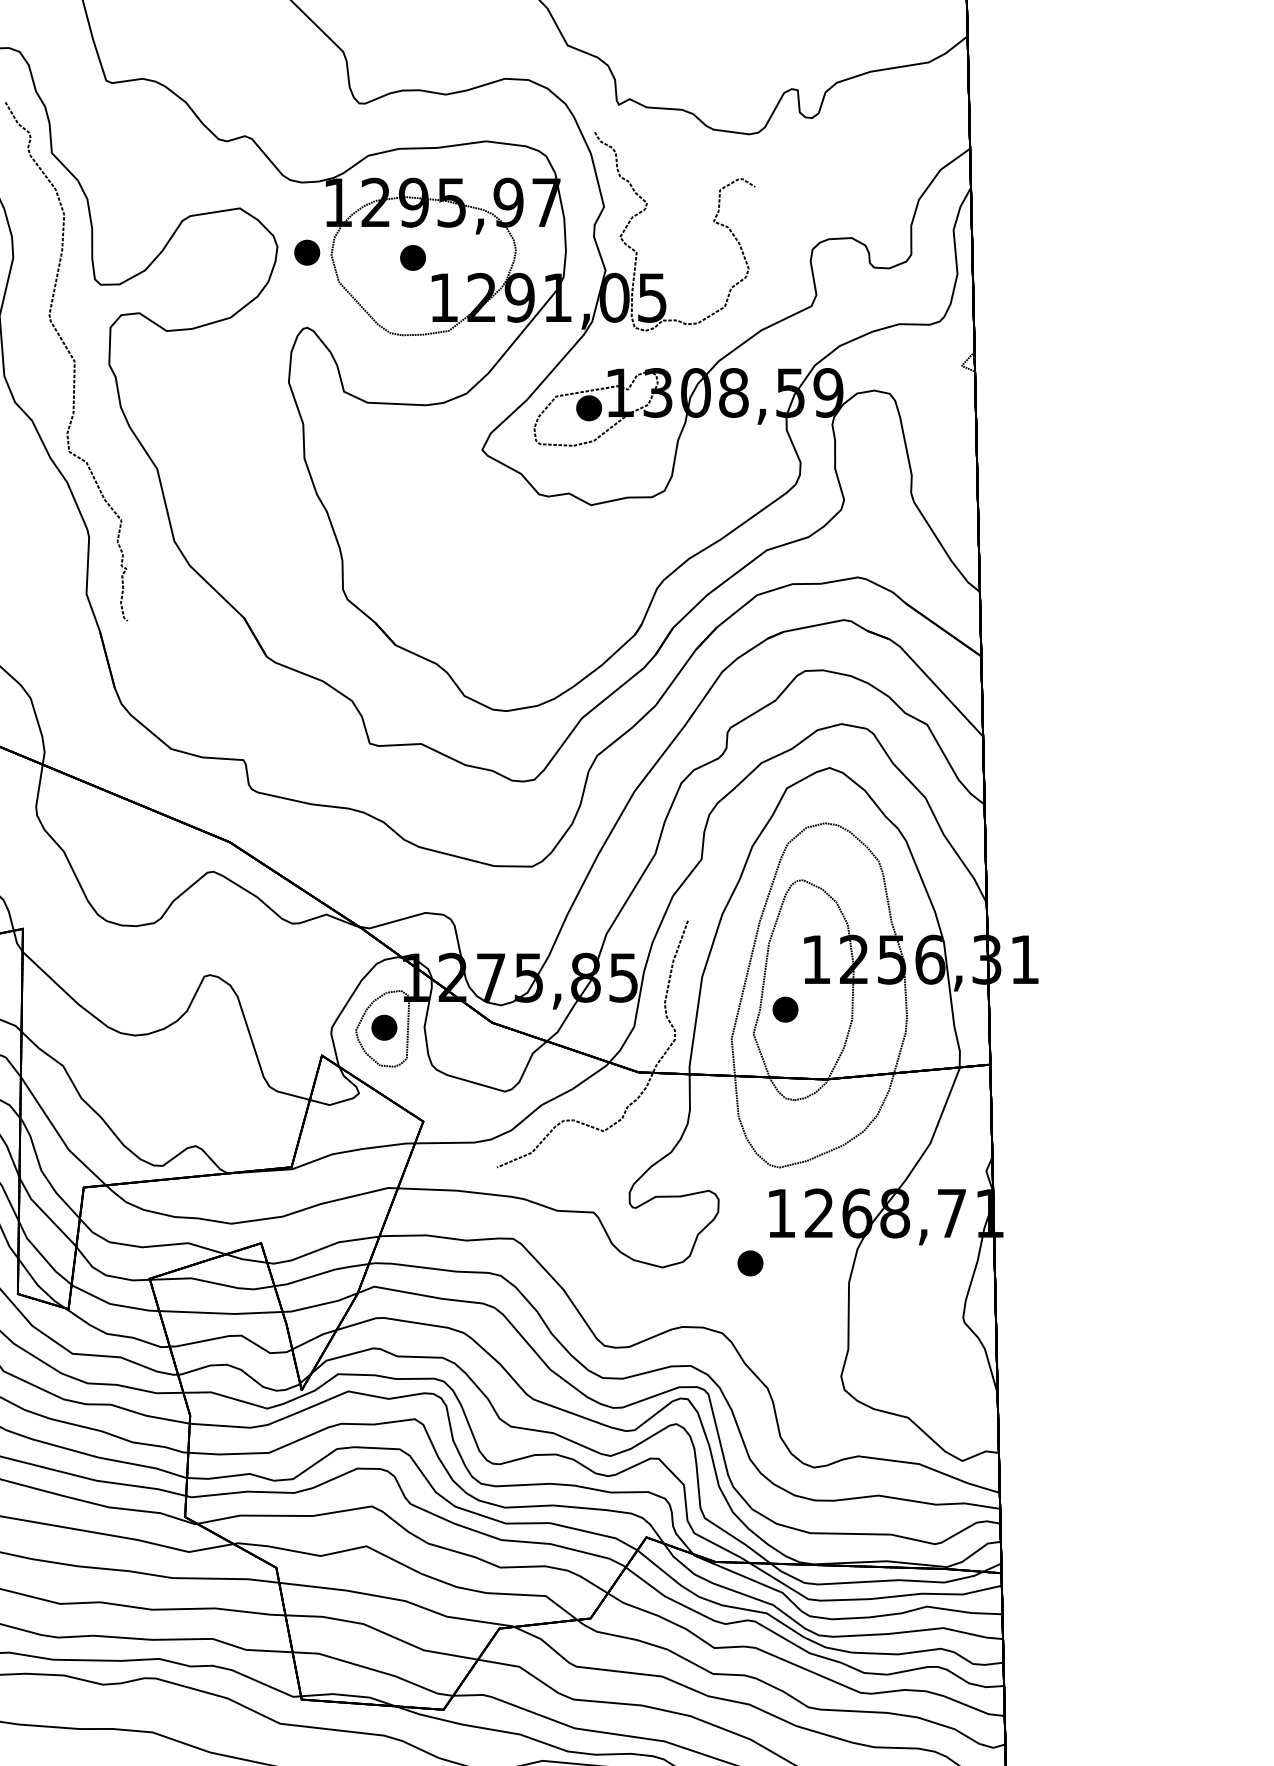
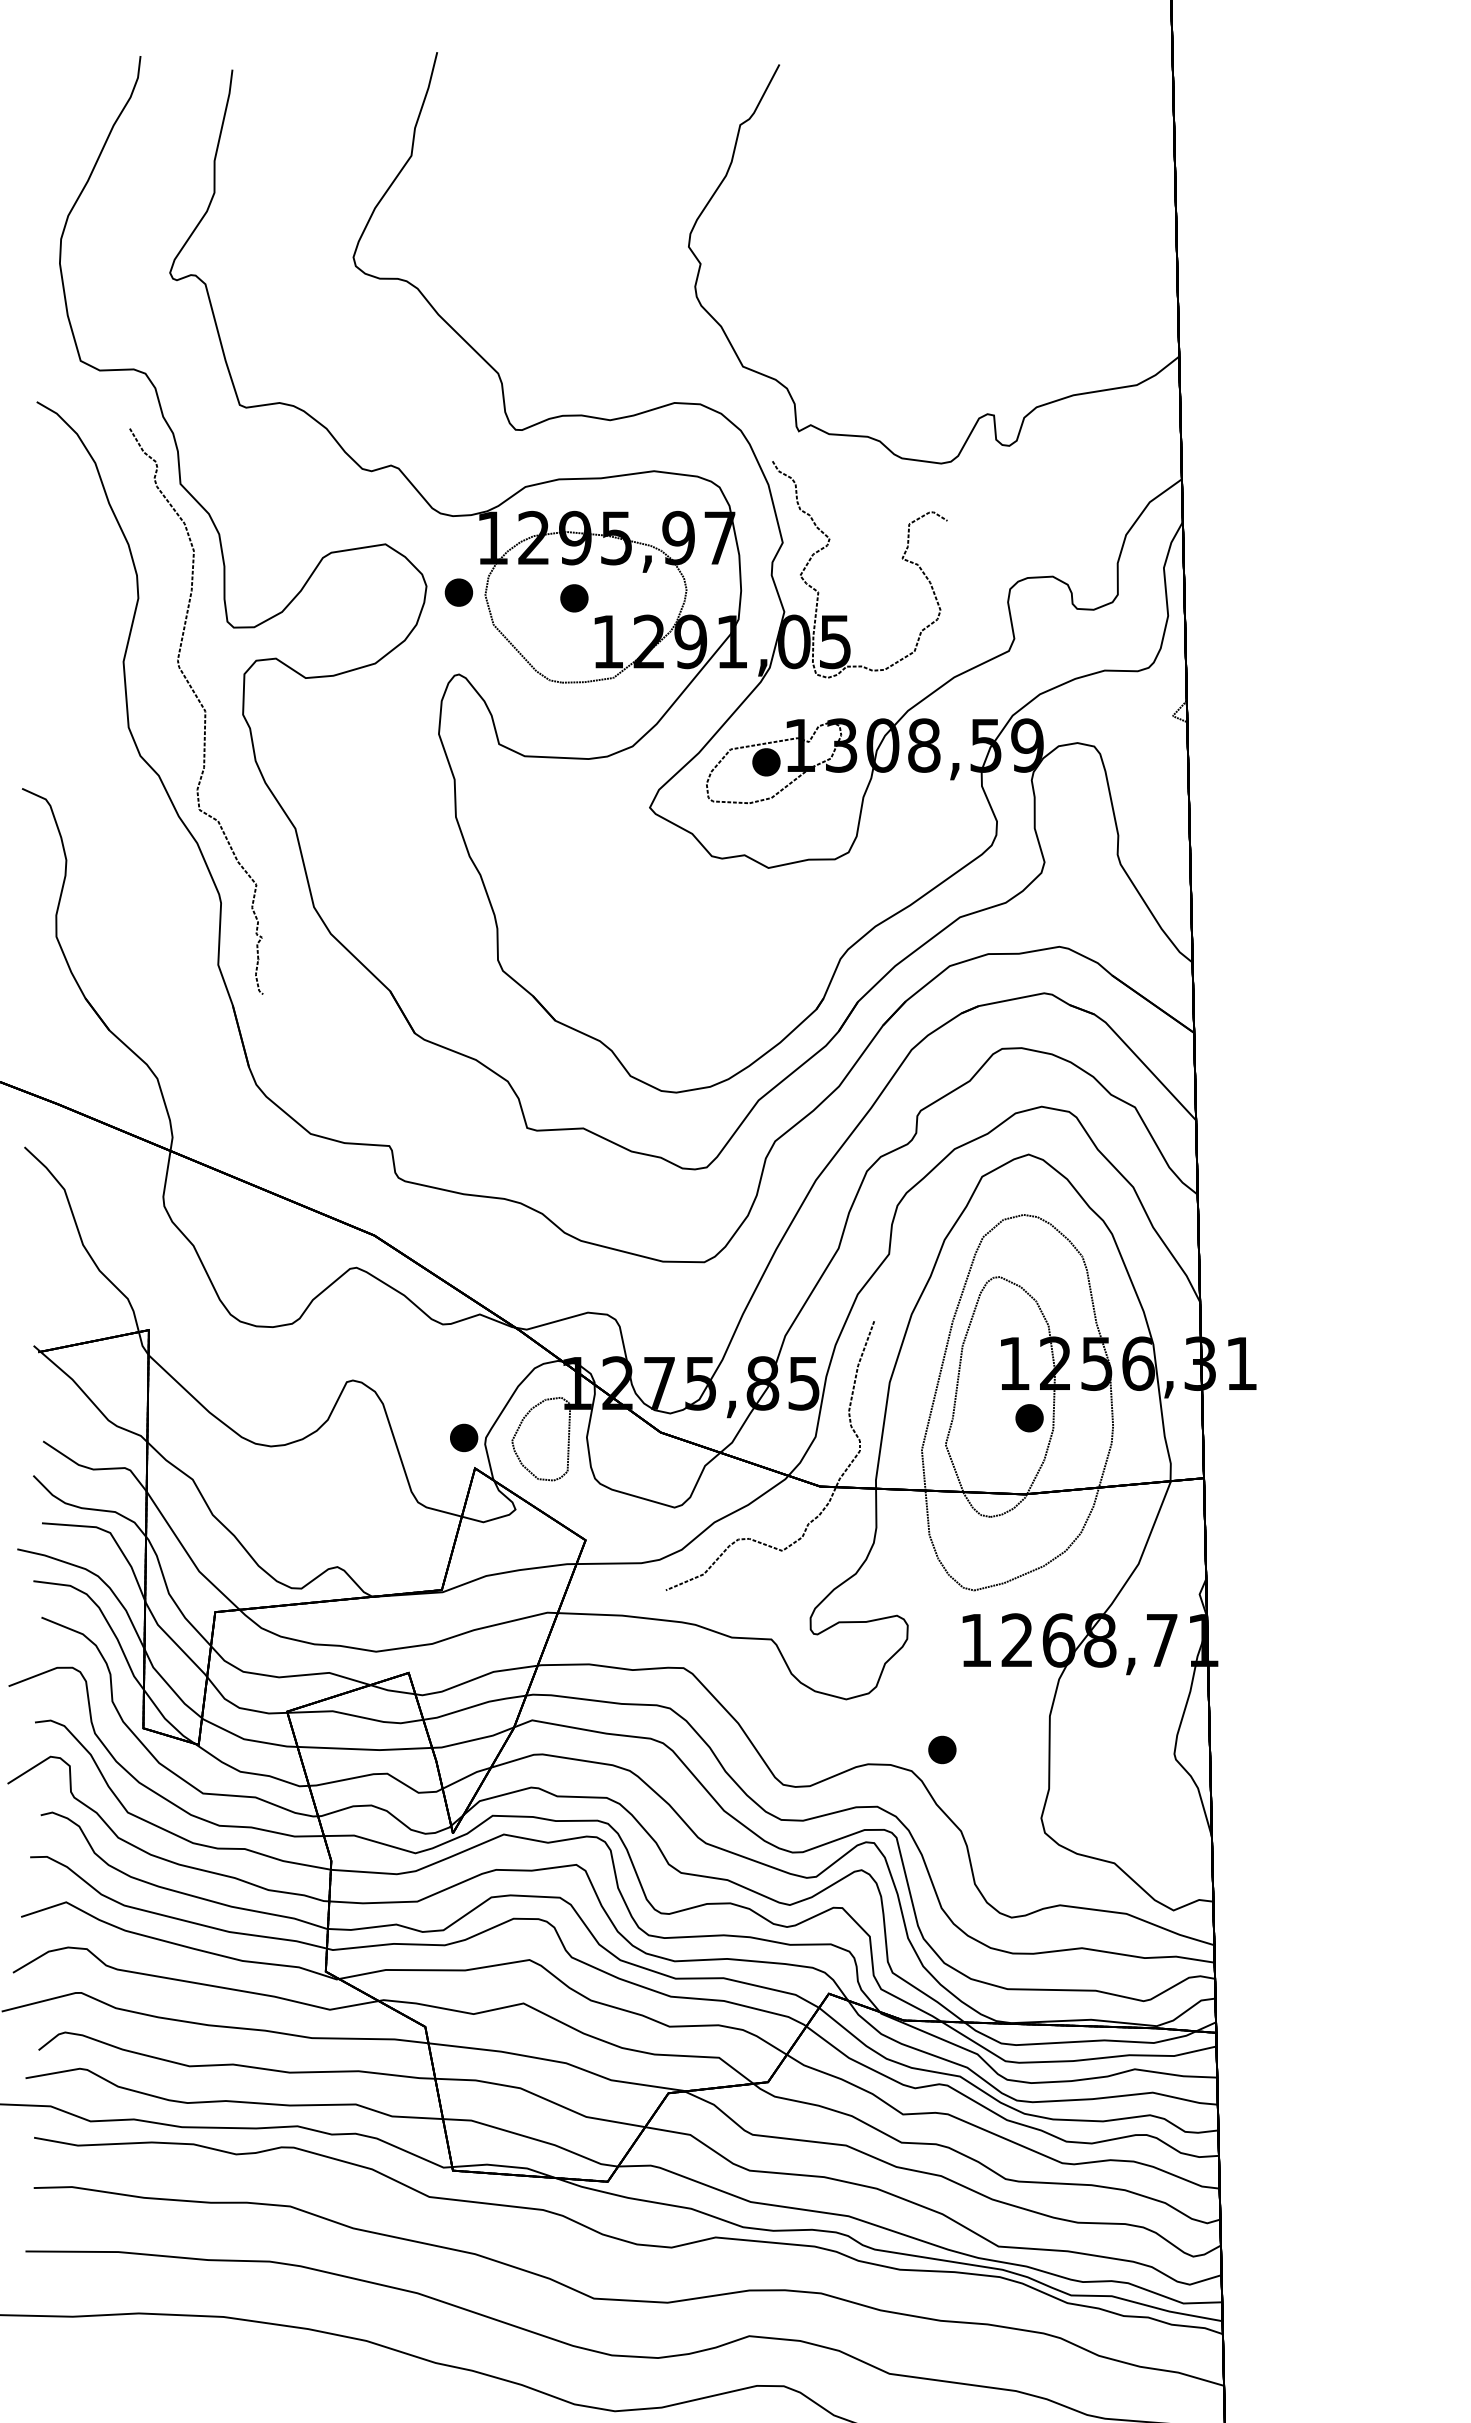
part: (785, 1009) -> (1029, 1418), moved
part: (384, 1027) -> (464, 1437), moved
part: (750, 1263) -> (942, 1749), moved

